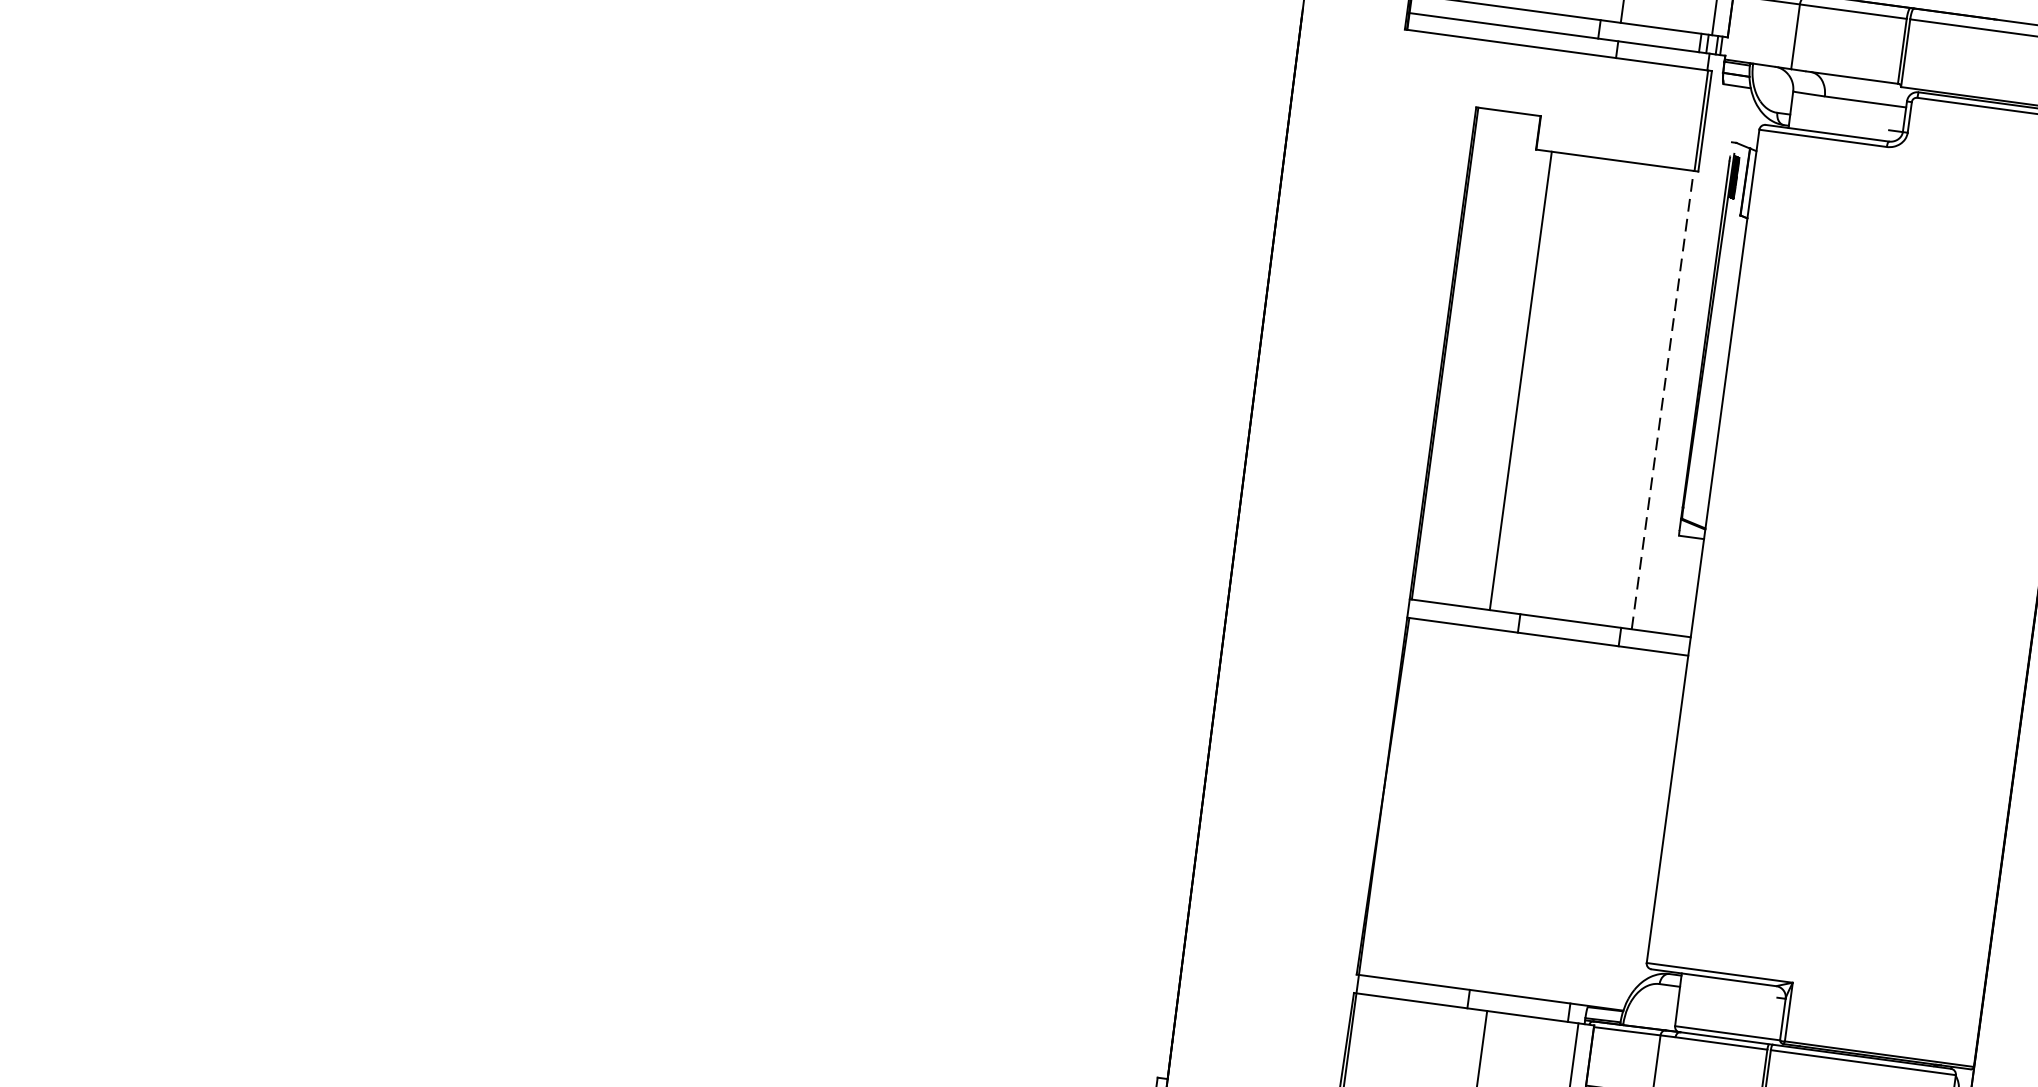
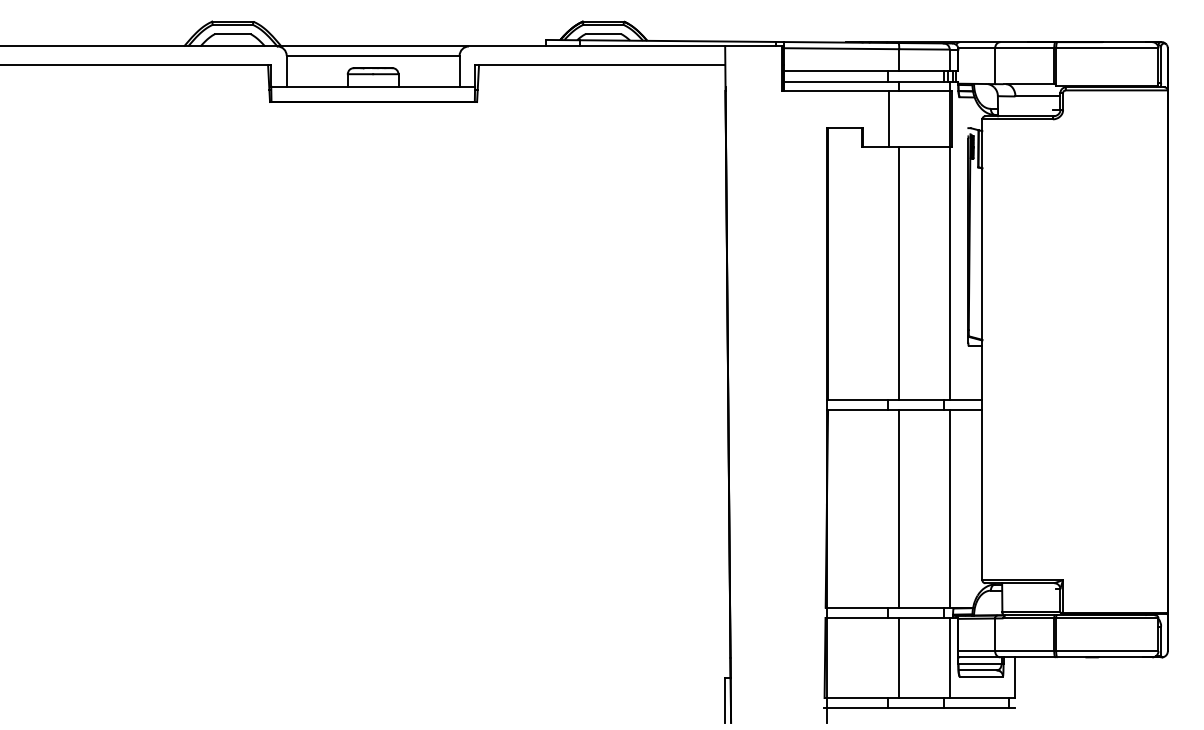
line: (1589, 105) -> (888, 118), added
line: (1521, 381) -> (899, 273), moved
line: (1662, 400) -> (949, 273), dashed -> solid
line: (1514, 813) -> (899, 508), added
line: (1604, 825) -> (949, 508), added

